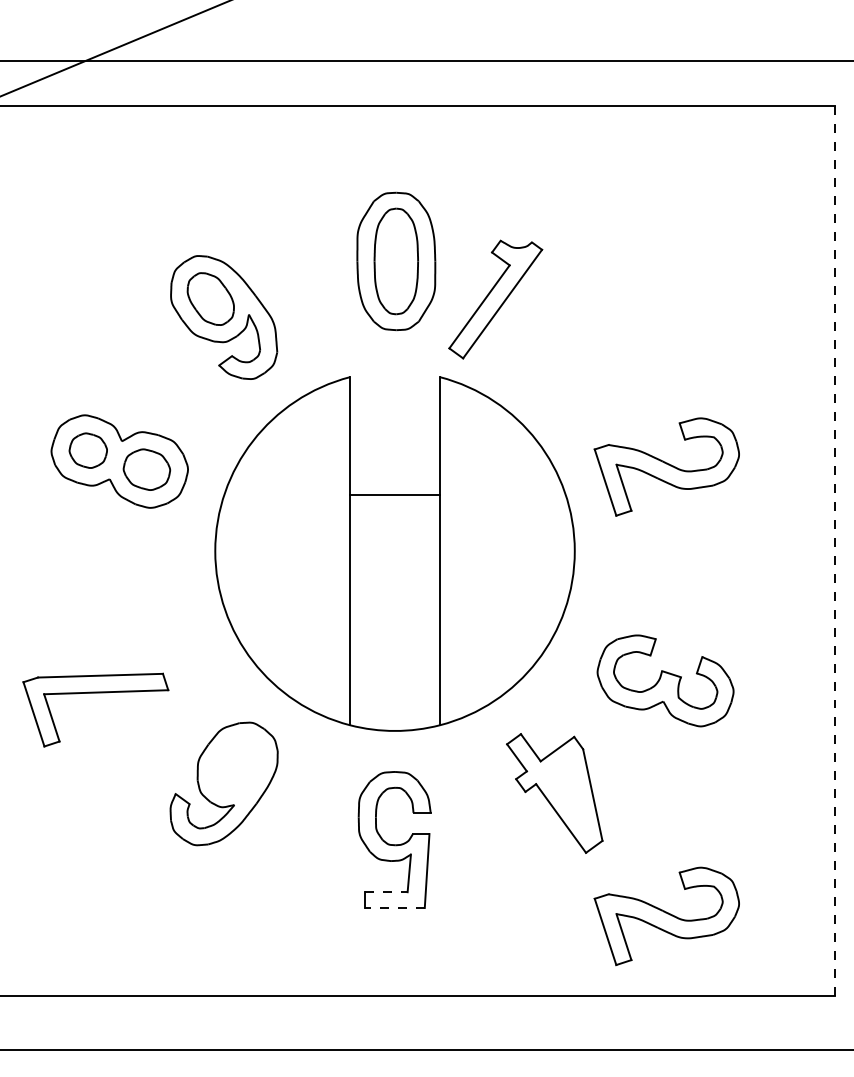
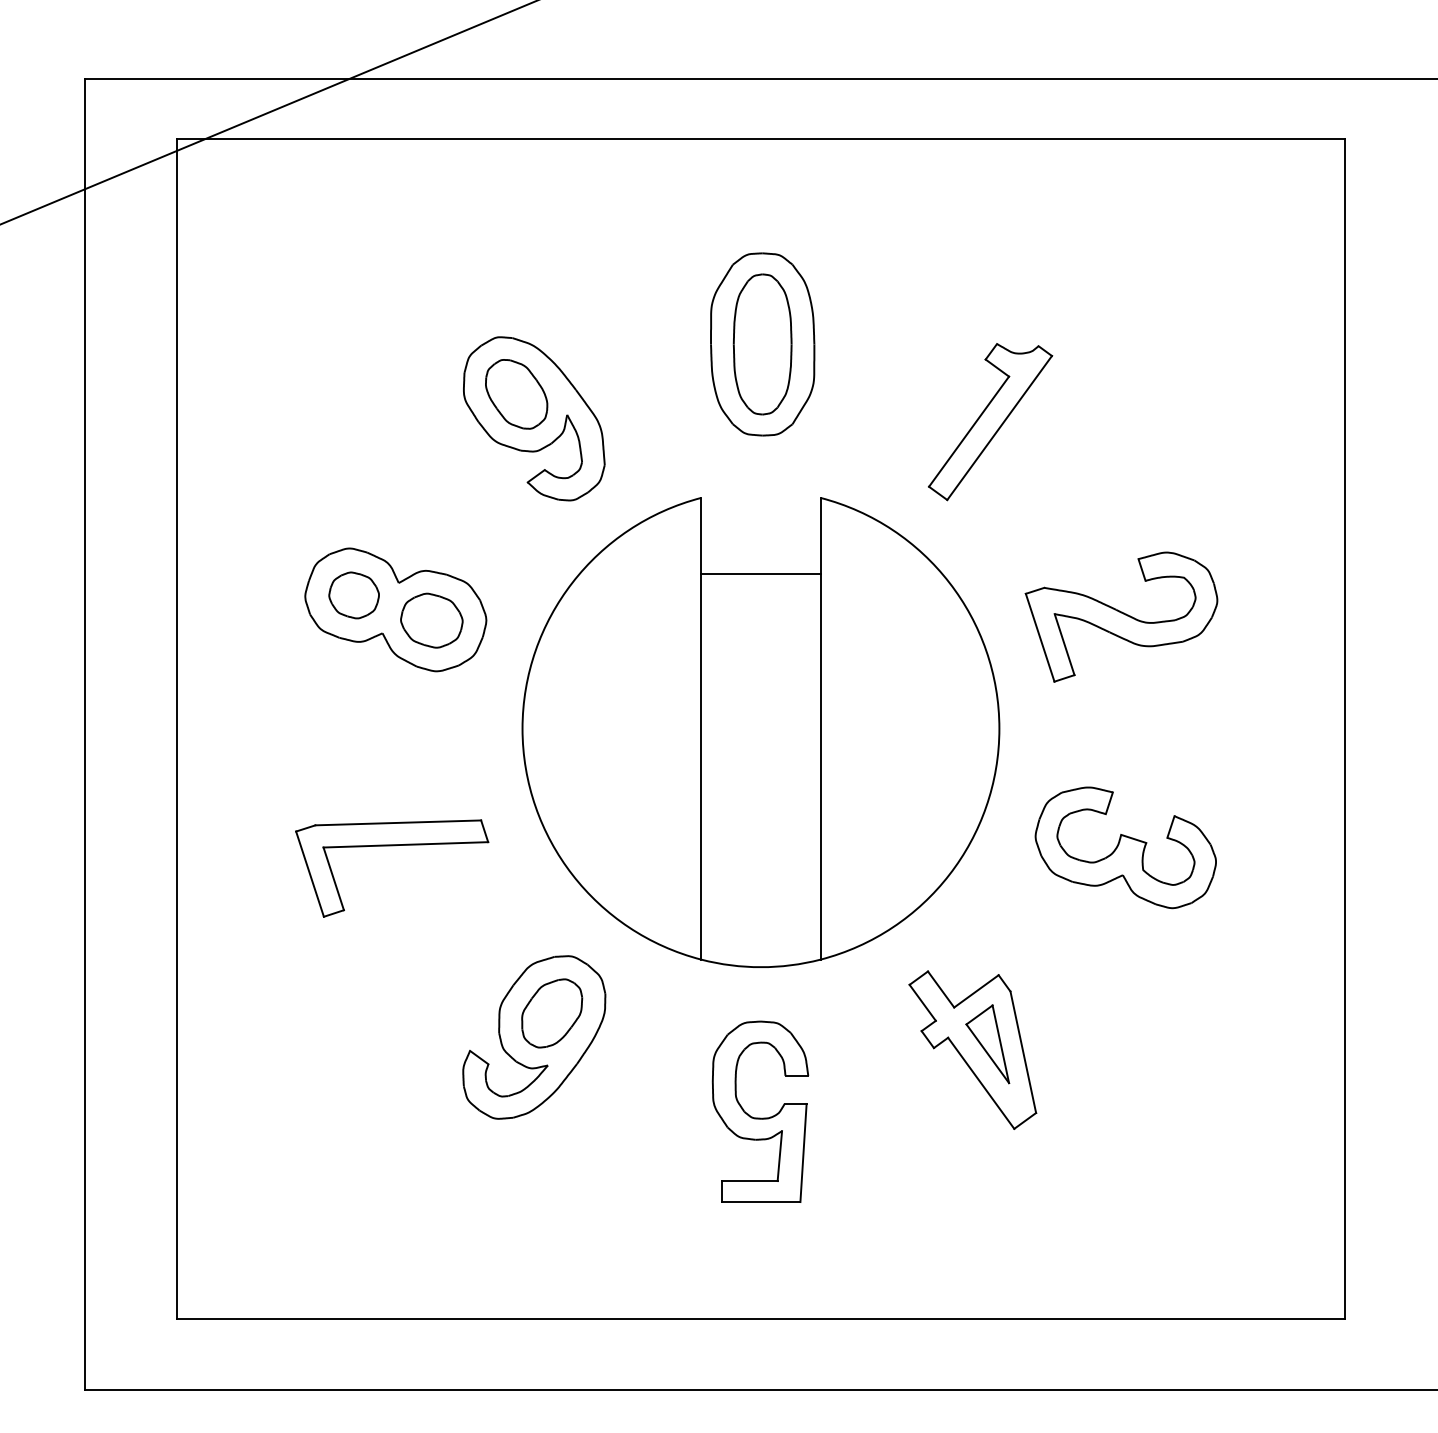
part: (495, 299) -> (990, 422), moved
line: (394, 495) -> (760, 573), moved
line: (835, 550) -> (1345, 728), dashed -> solid
part: (665, 680) -> (1125, 847), moved
part: (96, 693) -> (392, 846), moved
part: (237, 765) -> (552, 1013), added
part: (565, 789) -> (987, 1044), added
line: (387, 892) -> (750, 1181), dashed -> solid
line: (394, 908) -> (760, 1202), dashed -> solid
part: (666, 915) -> (1121, 1212), removed

